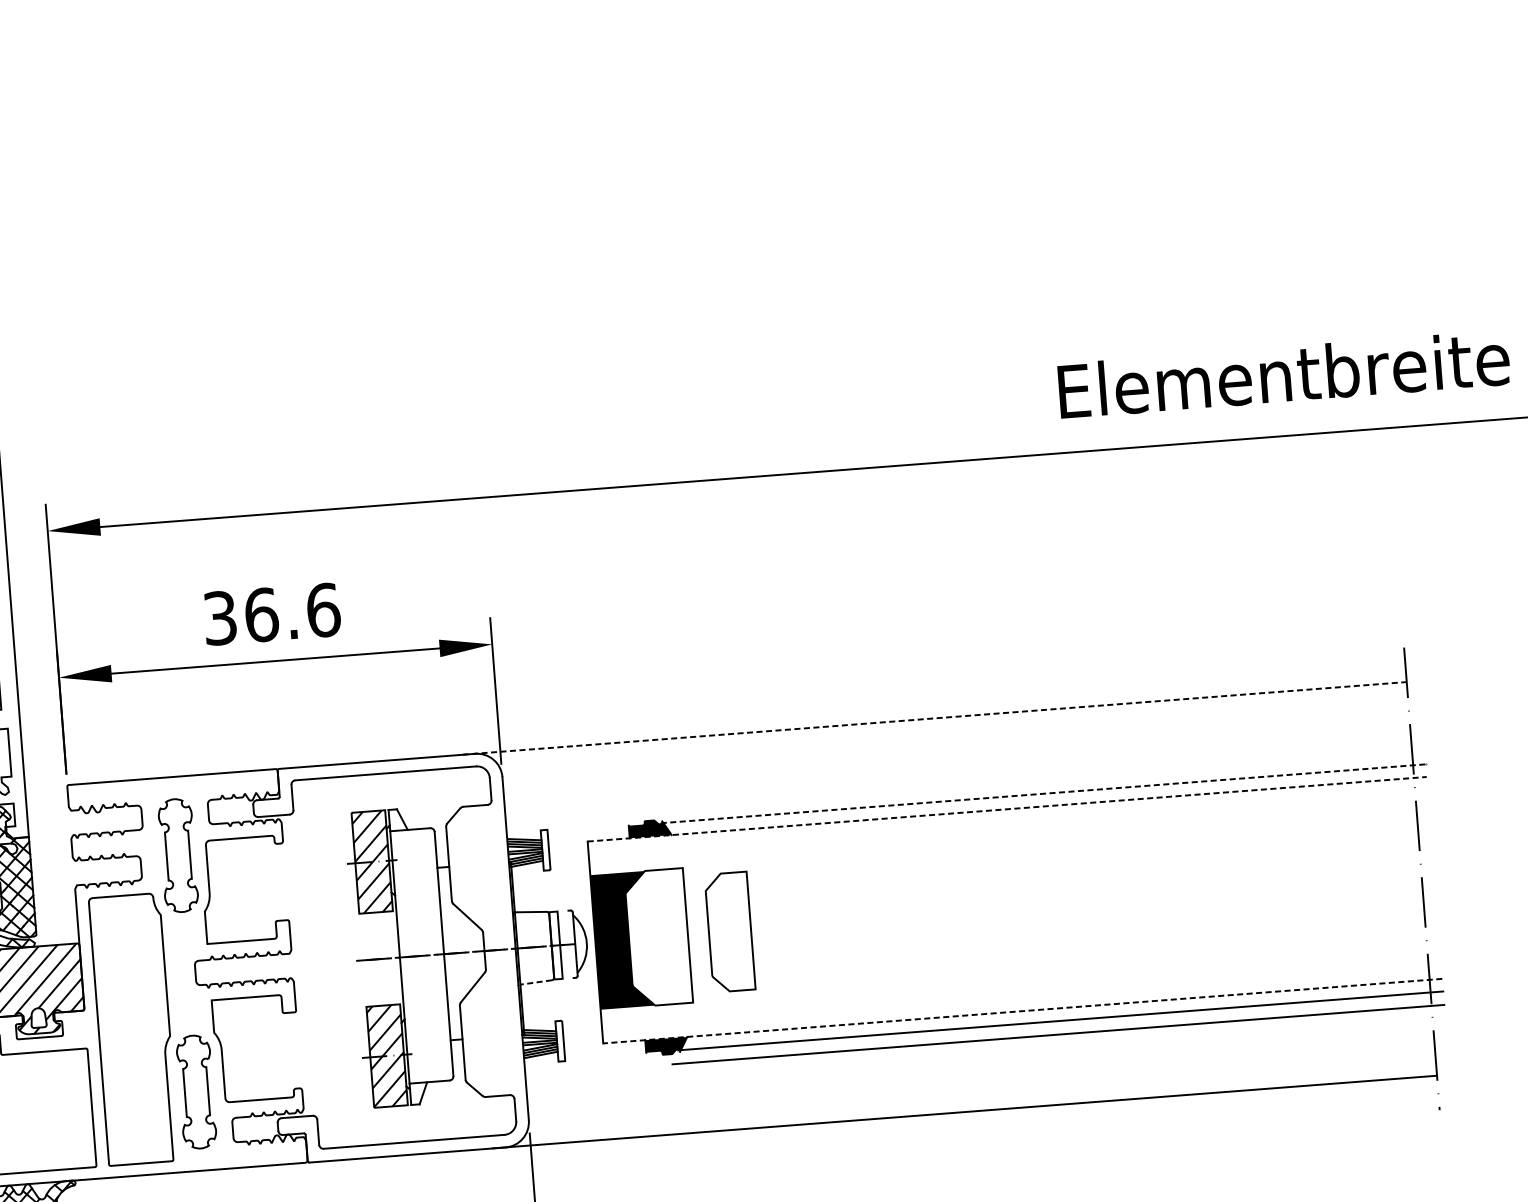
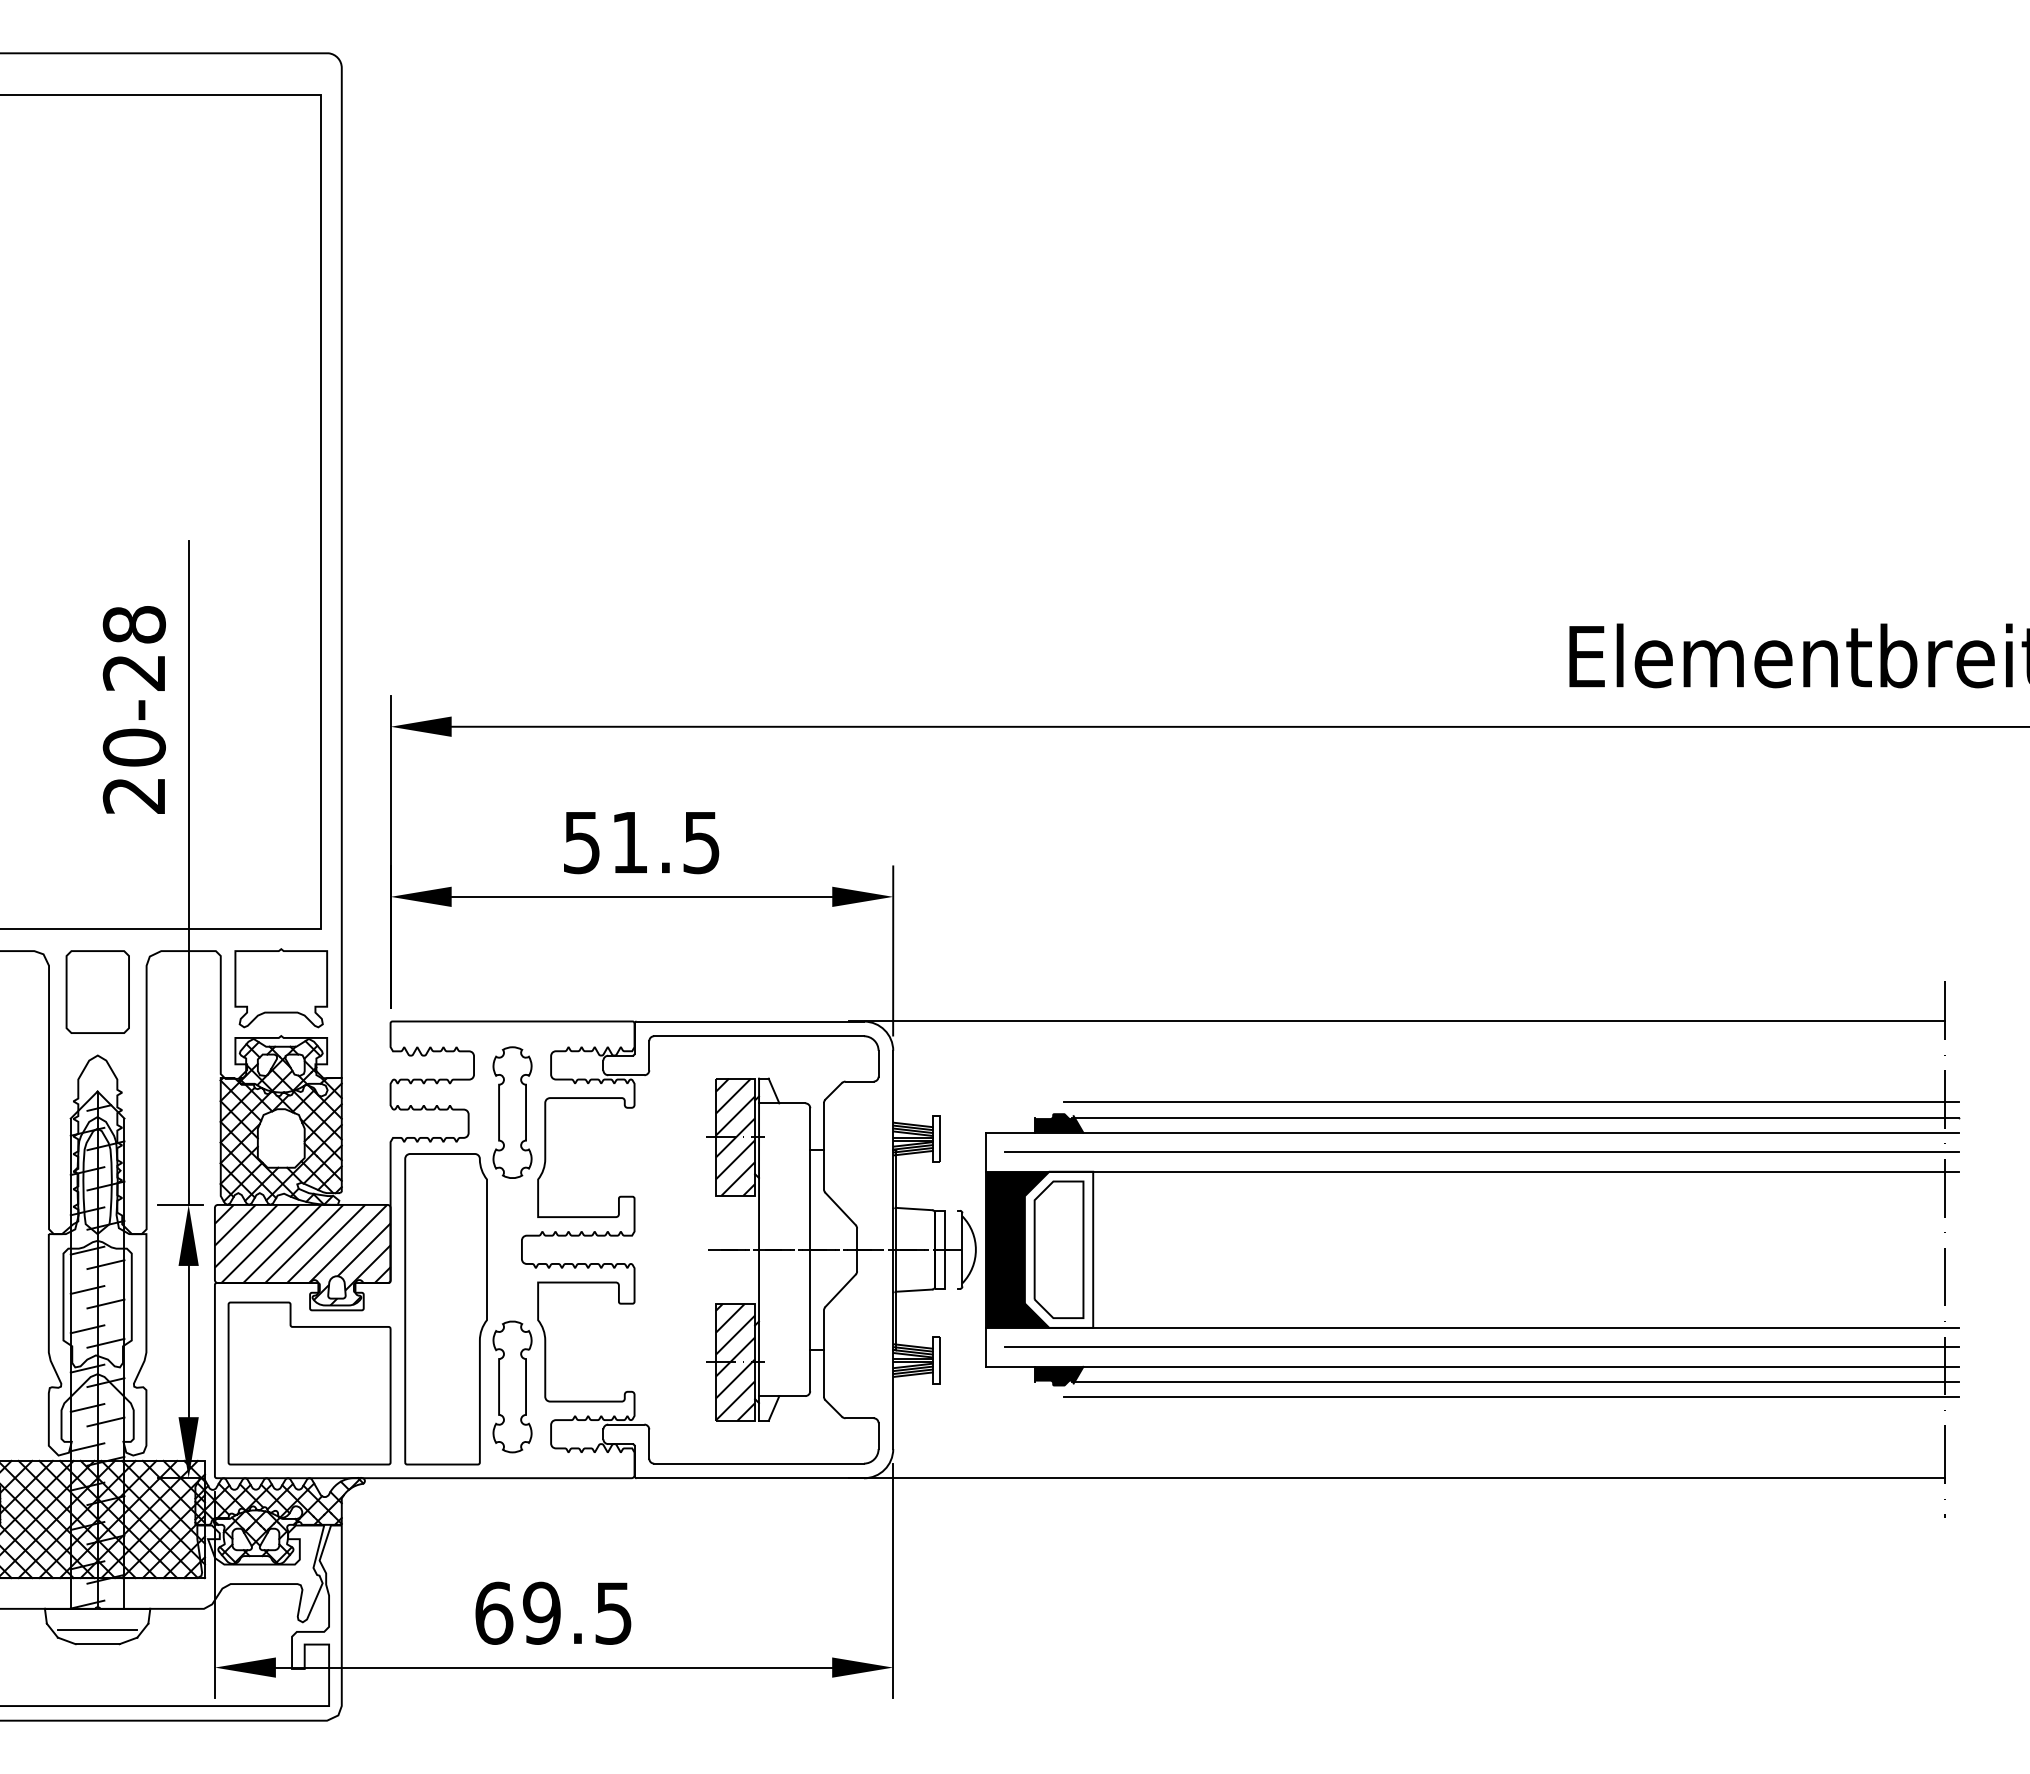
text: (272, 614) -> (642, 842), 36.6 -> 51.5
line: (934, 718) -> (1396, 1021), dashed -> solid
line: (1038, 780) -> (1511, 1102), added
line: (1043, 794) -> (1515, 1118), dashed -> solid
line: (1007, 809) -> (1472, 1132), dashed -> solid
line: (1017, 825) -> (1482, 1152), added
line: (1009, 842) -> (1472, 1171), added
part: (729, 931) -> (1058, 1249), moved
line: (1020, 977) -> (1472, 1327), added
line: (535, 982) -> (913, 1290), dashed -> solid
line: (1030, 993) -> (1482, 1347), added
line: (1022, 1010) -> (1472, 1366), dashed -> solid

